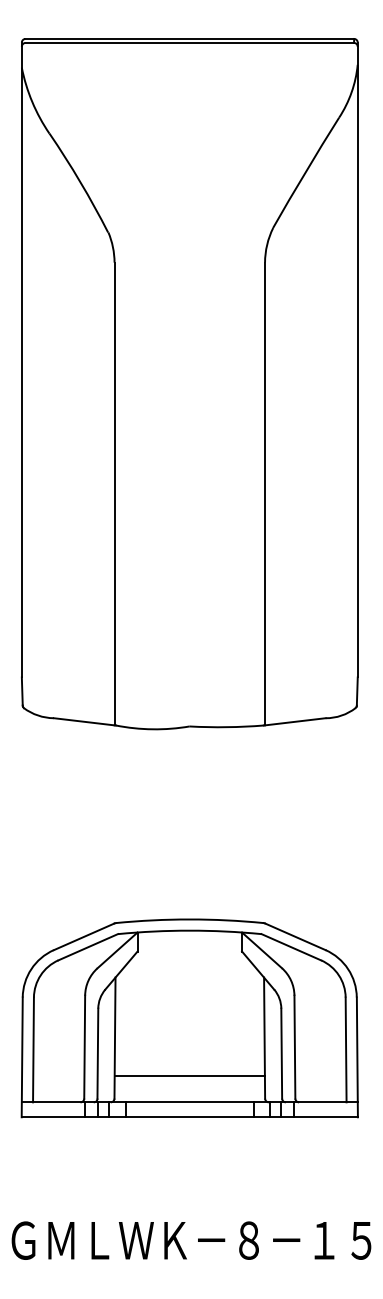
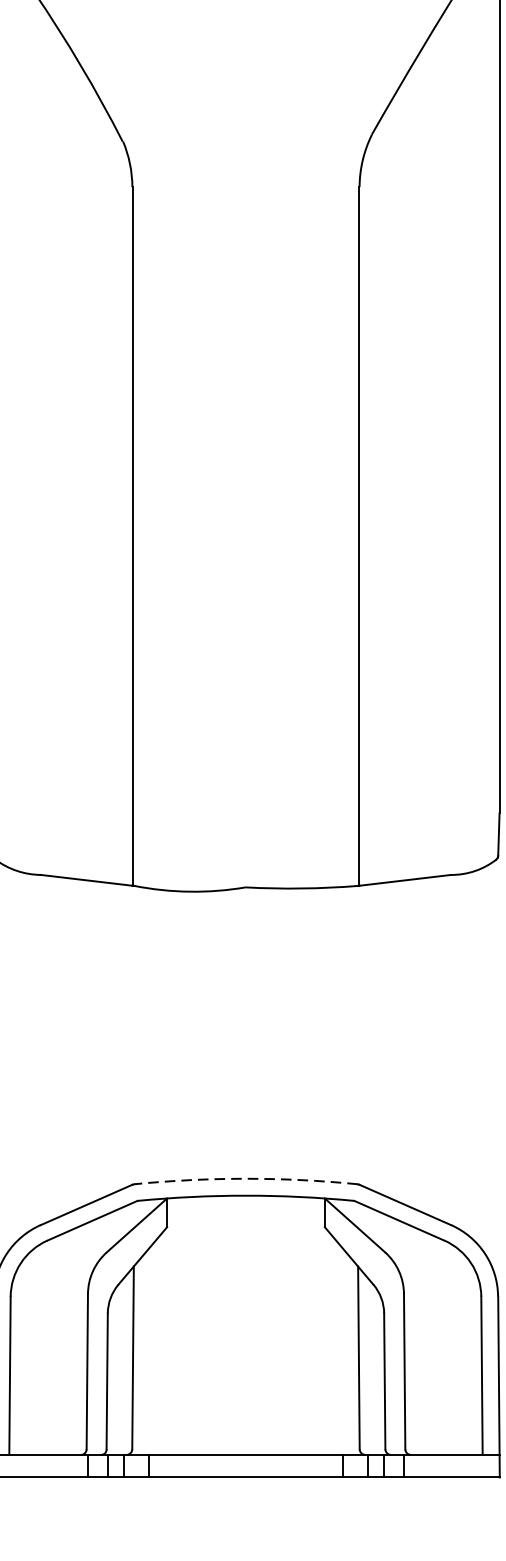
arc: (189, 919) -> (245, 1178), solid -> dashed
line: (189, 1076) -> (245, 1415), removed

